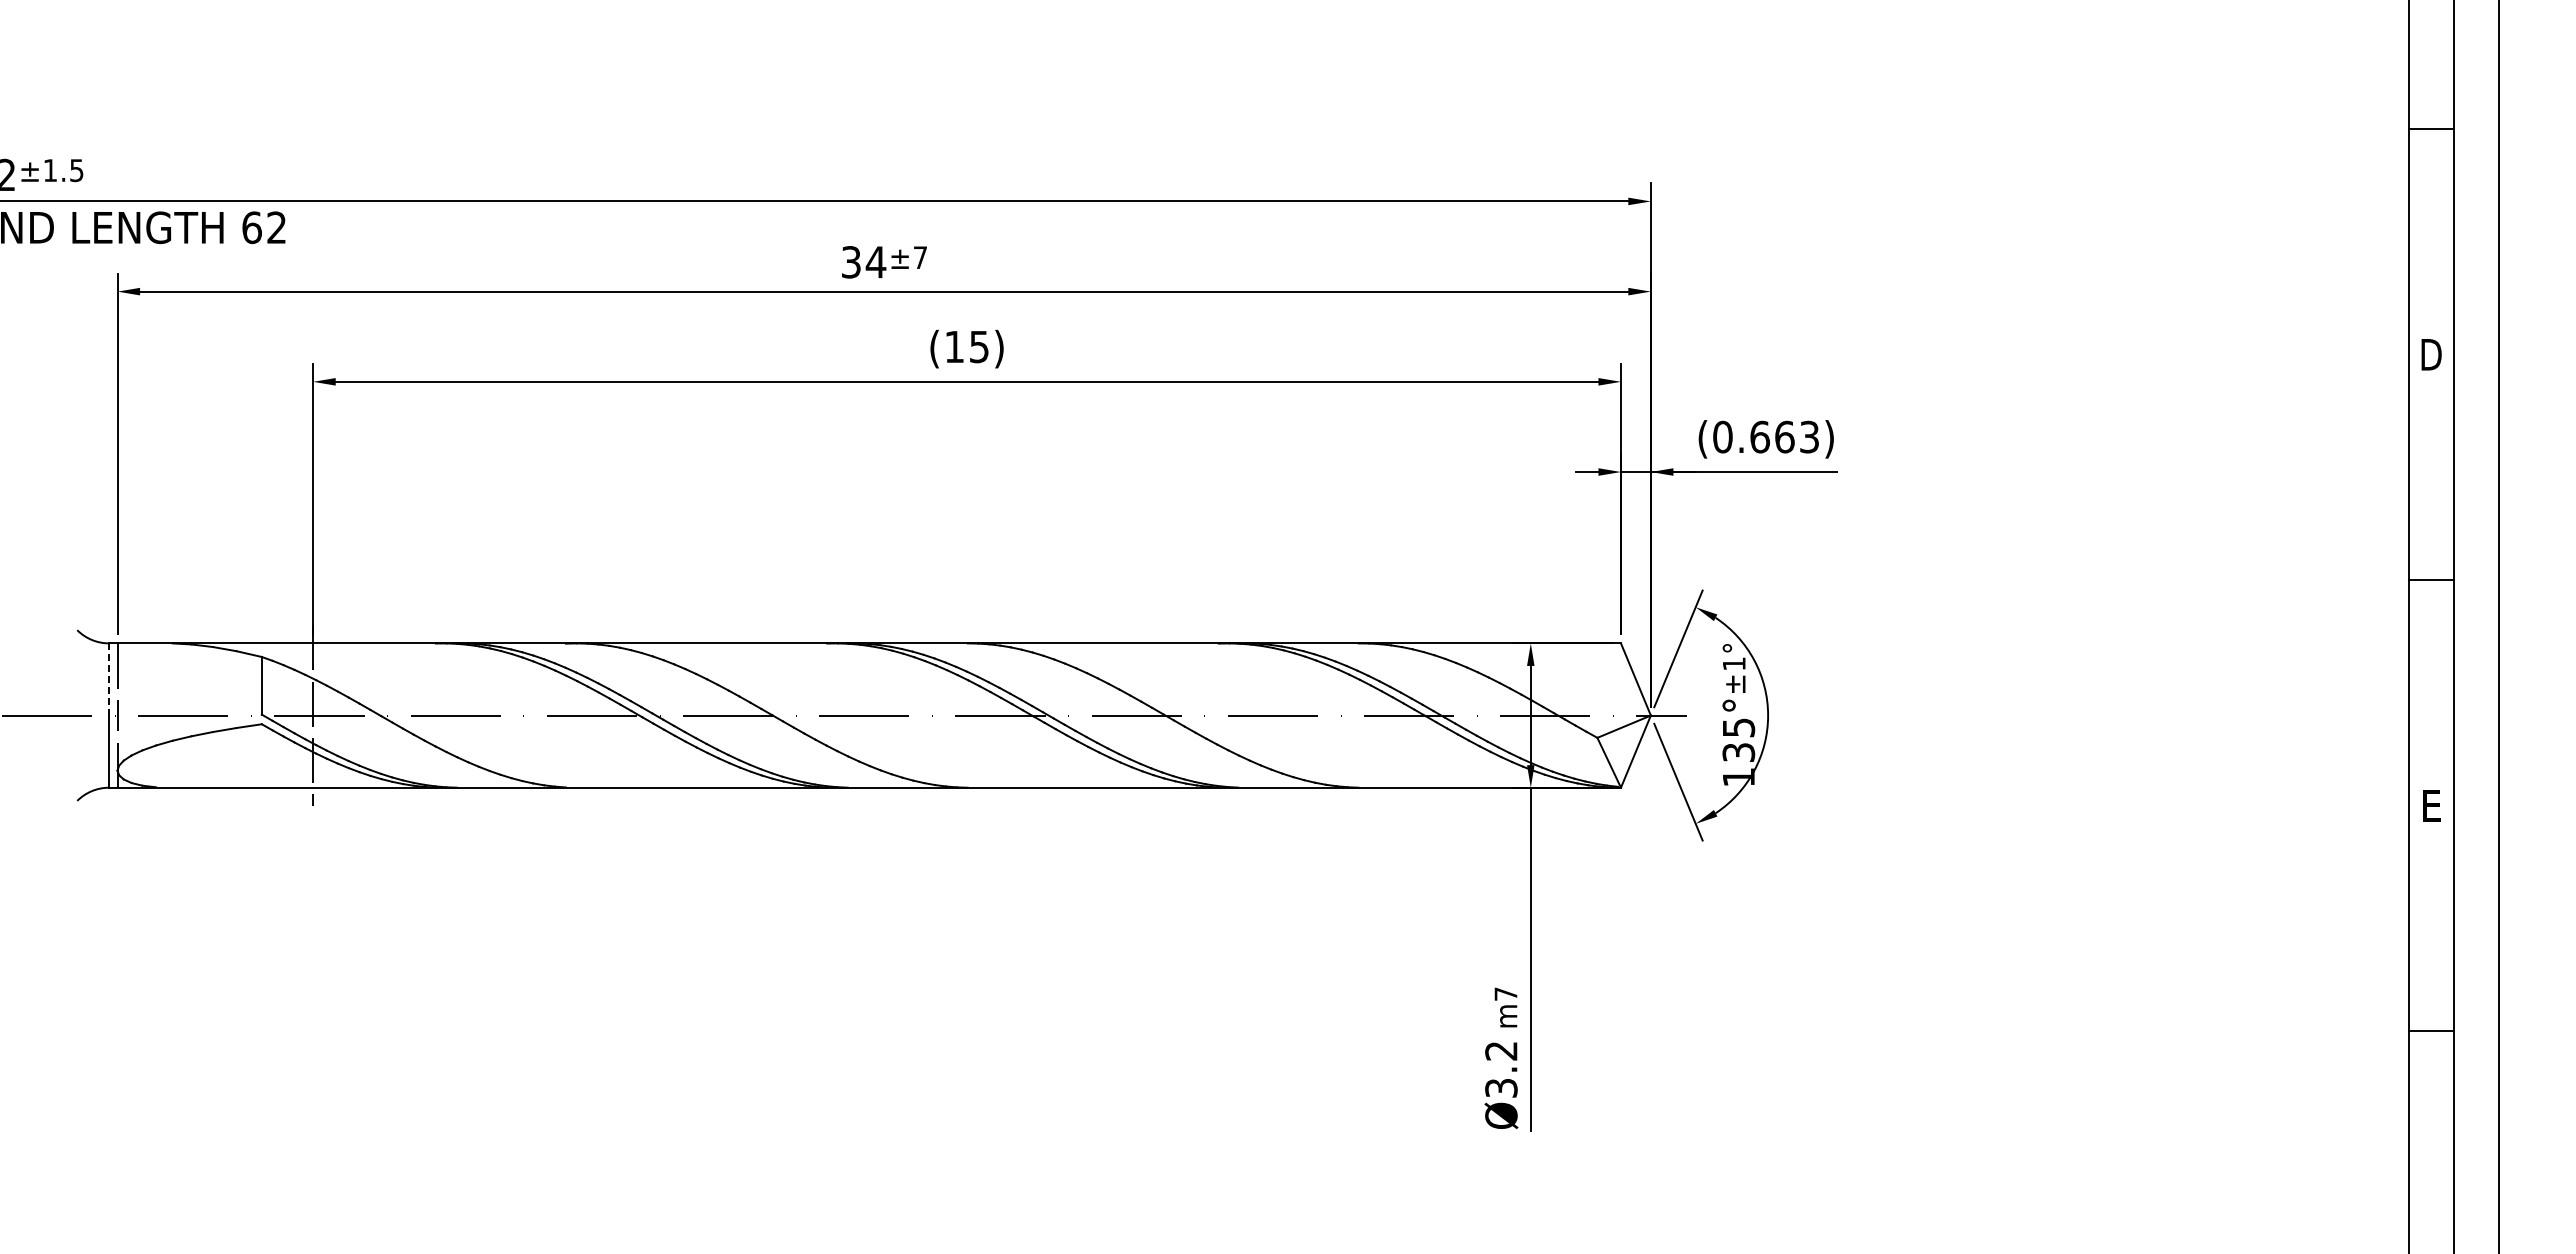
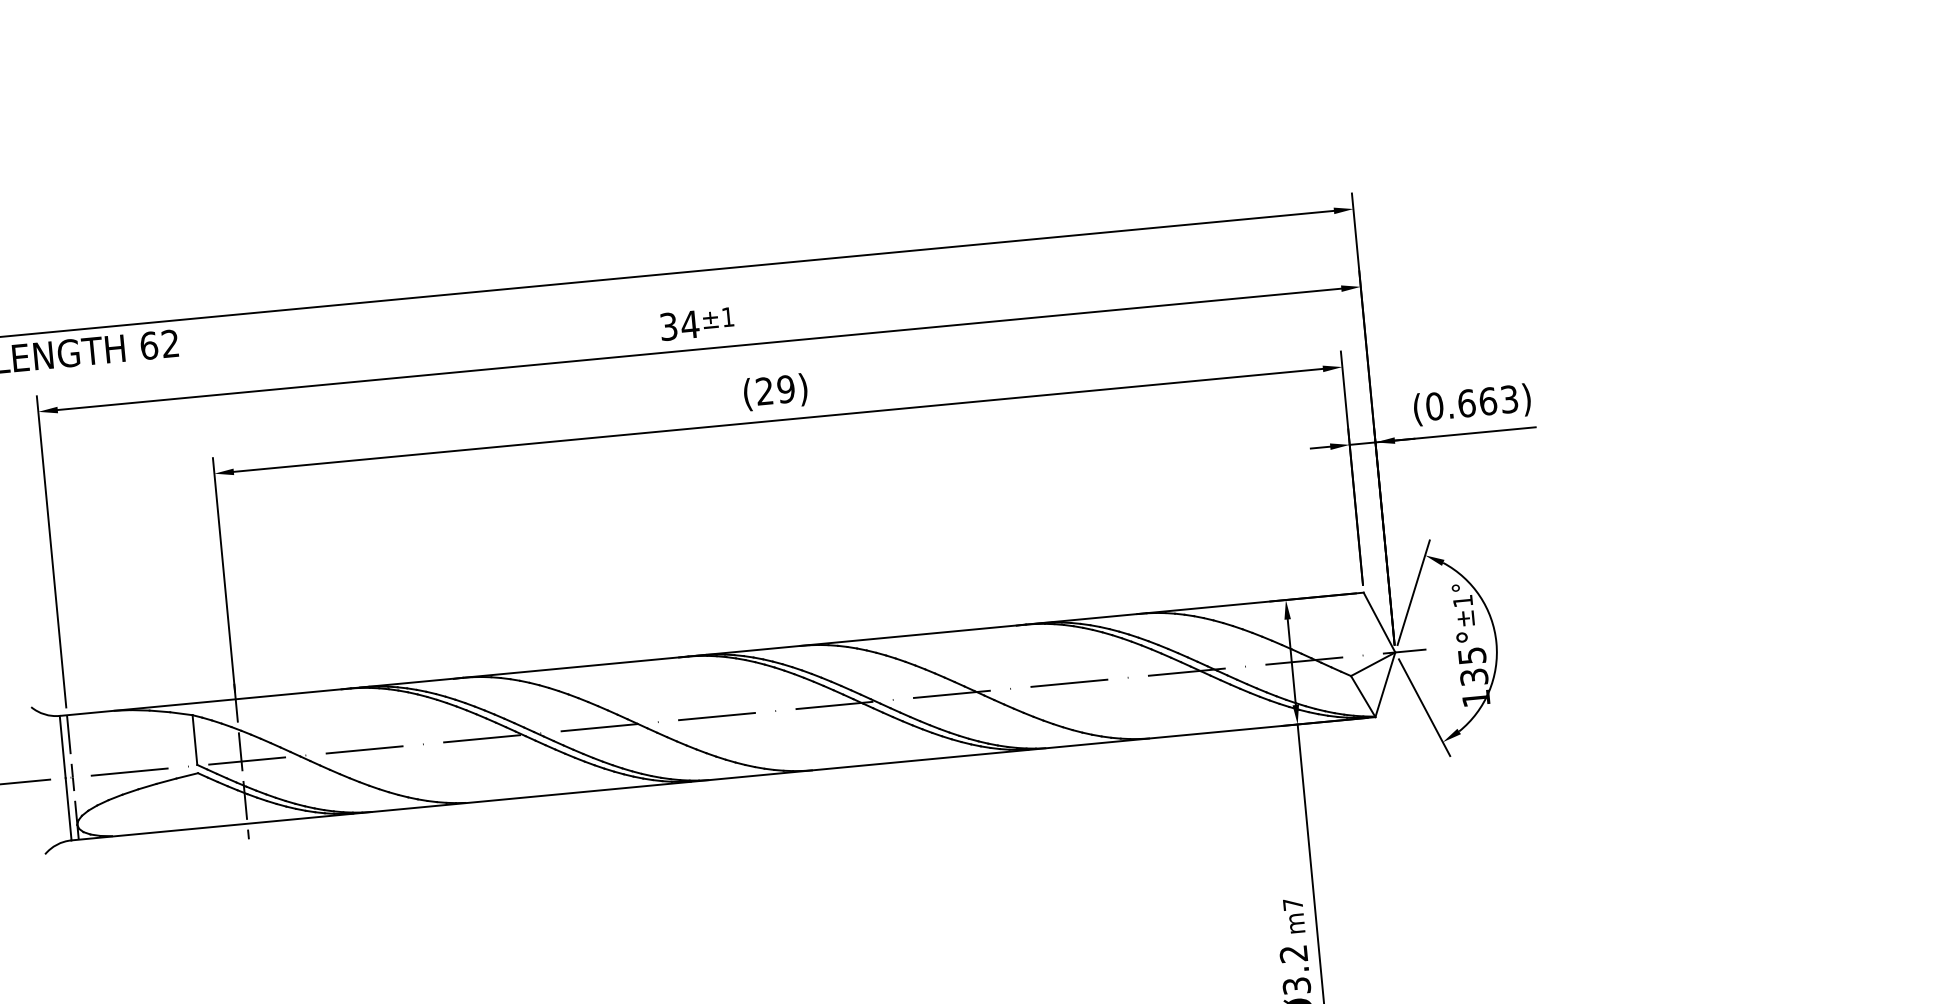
text: (920, 257) -> (728, 316), ±7 -> ±1
text: (967, 346) -> (775, 389), (15) -> (29)
line: (109, 679) -> (63, 747), dashed -> solid

